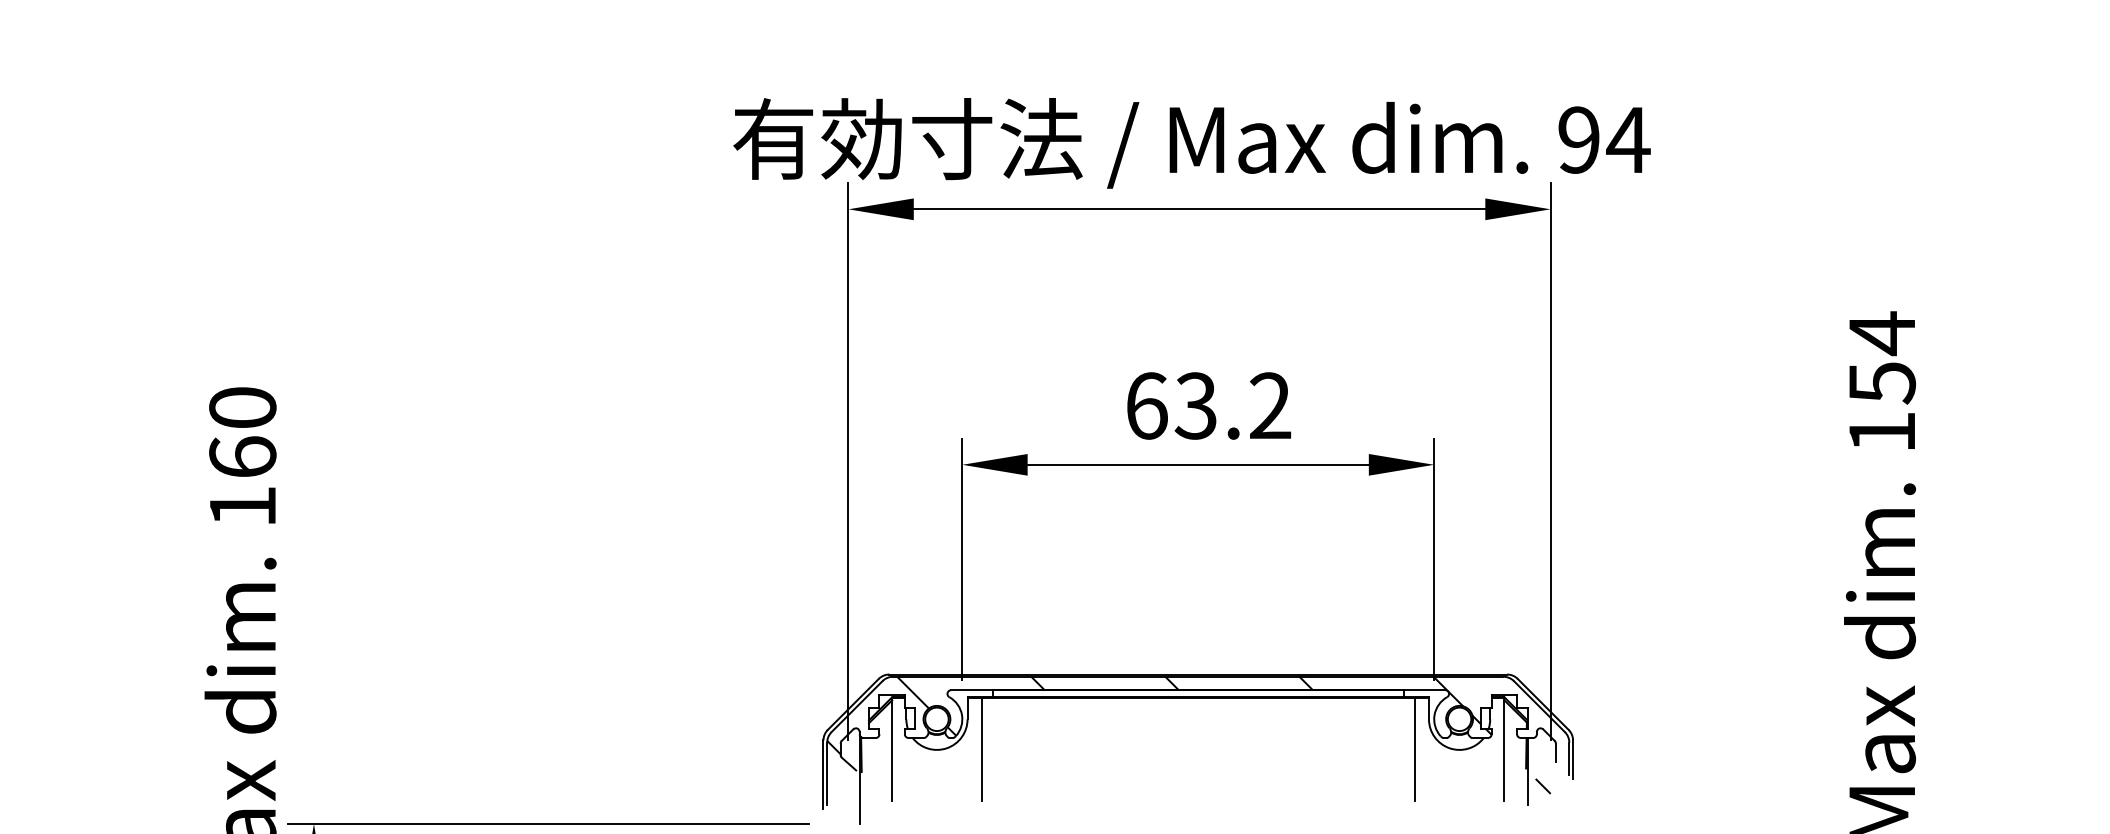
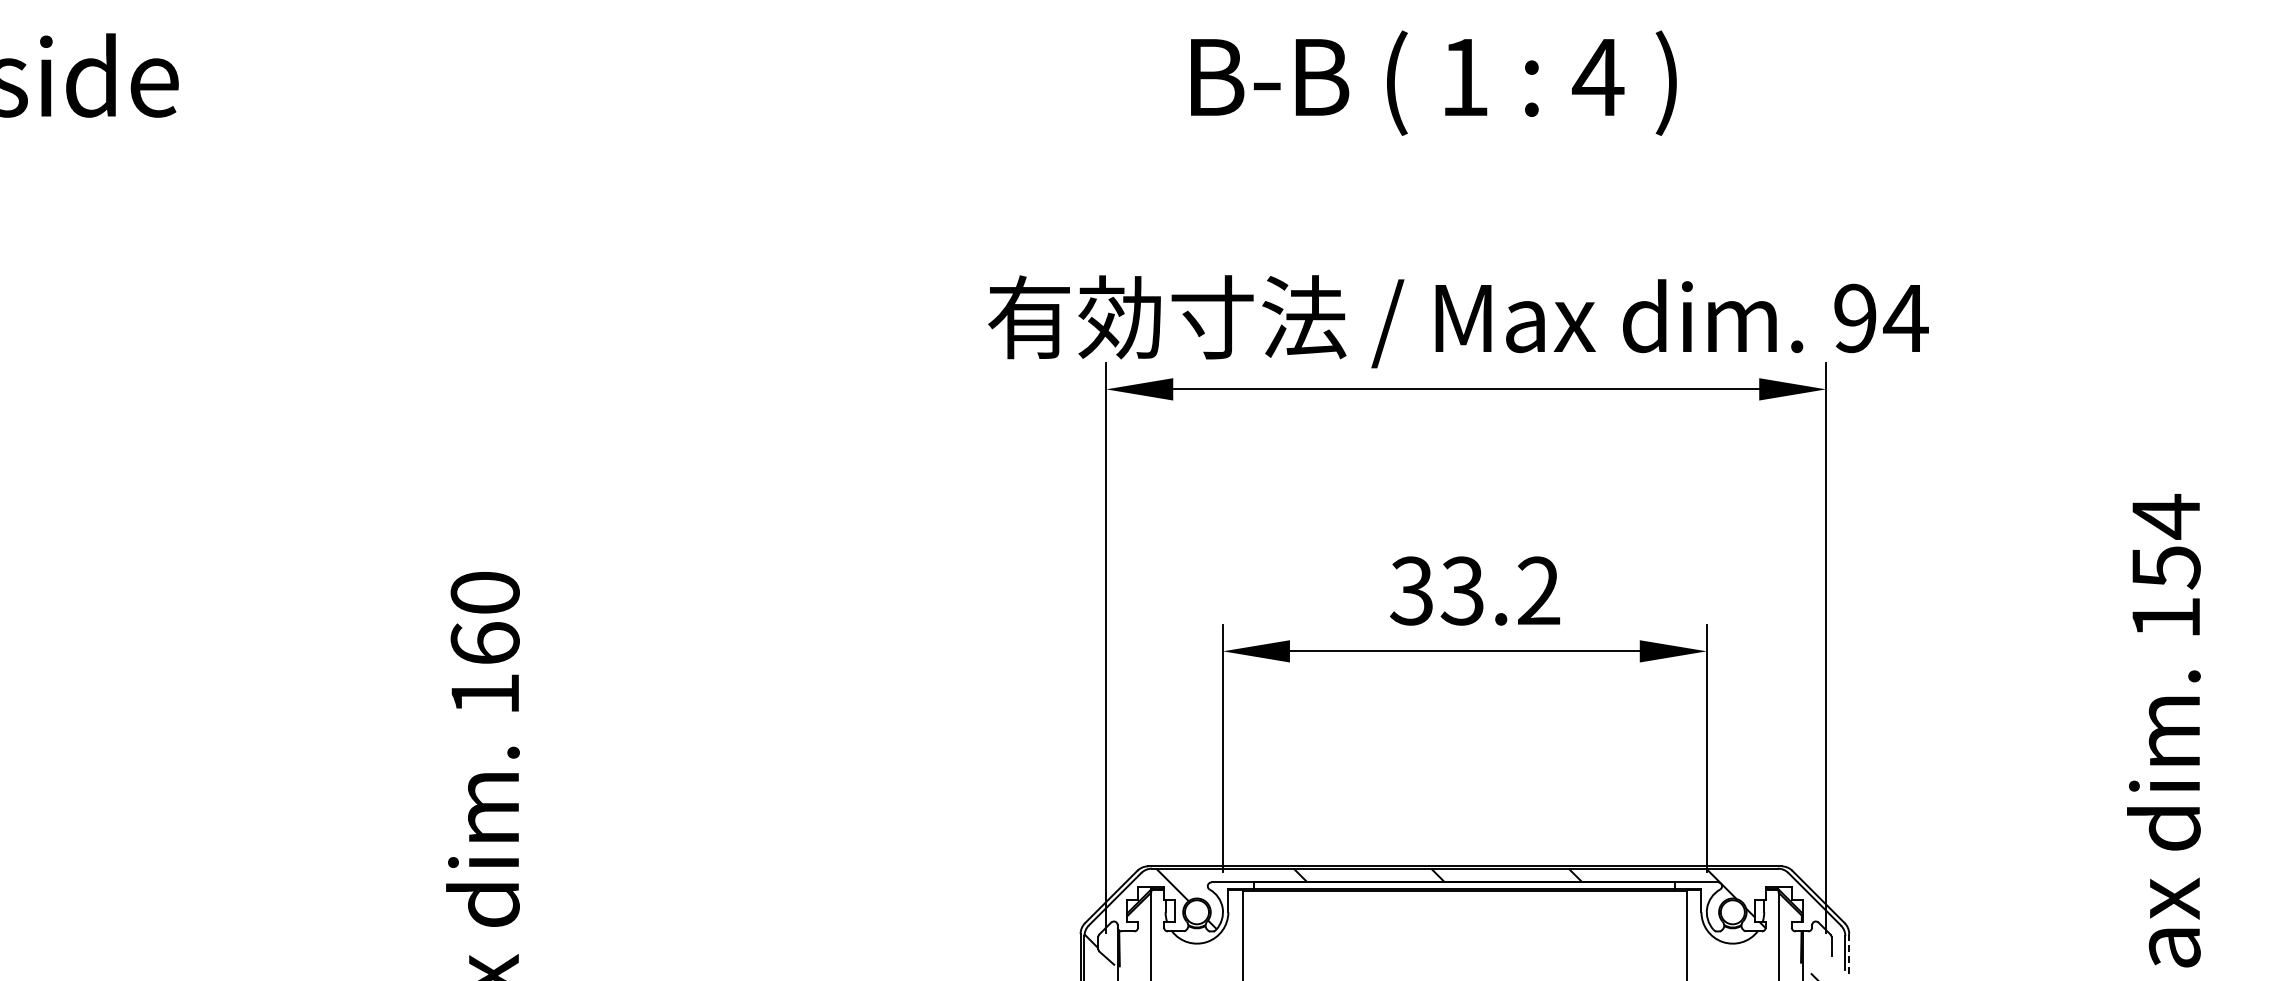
text: (1146, 405) -> (1411, 590), 63.2 -> 33.2
line: (1573, 759) -> (1849, 953), solid -> dashed

